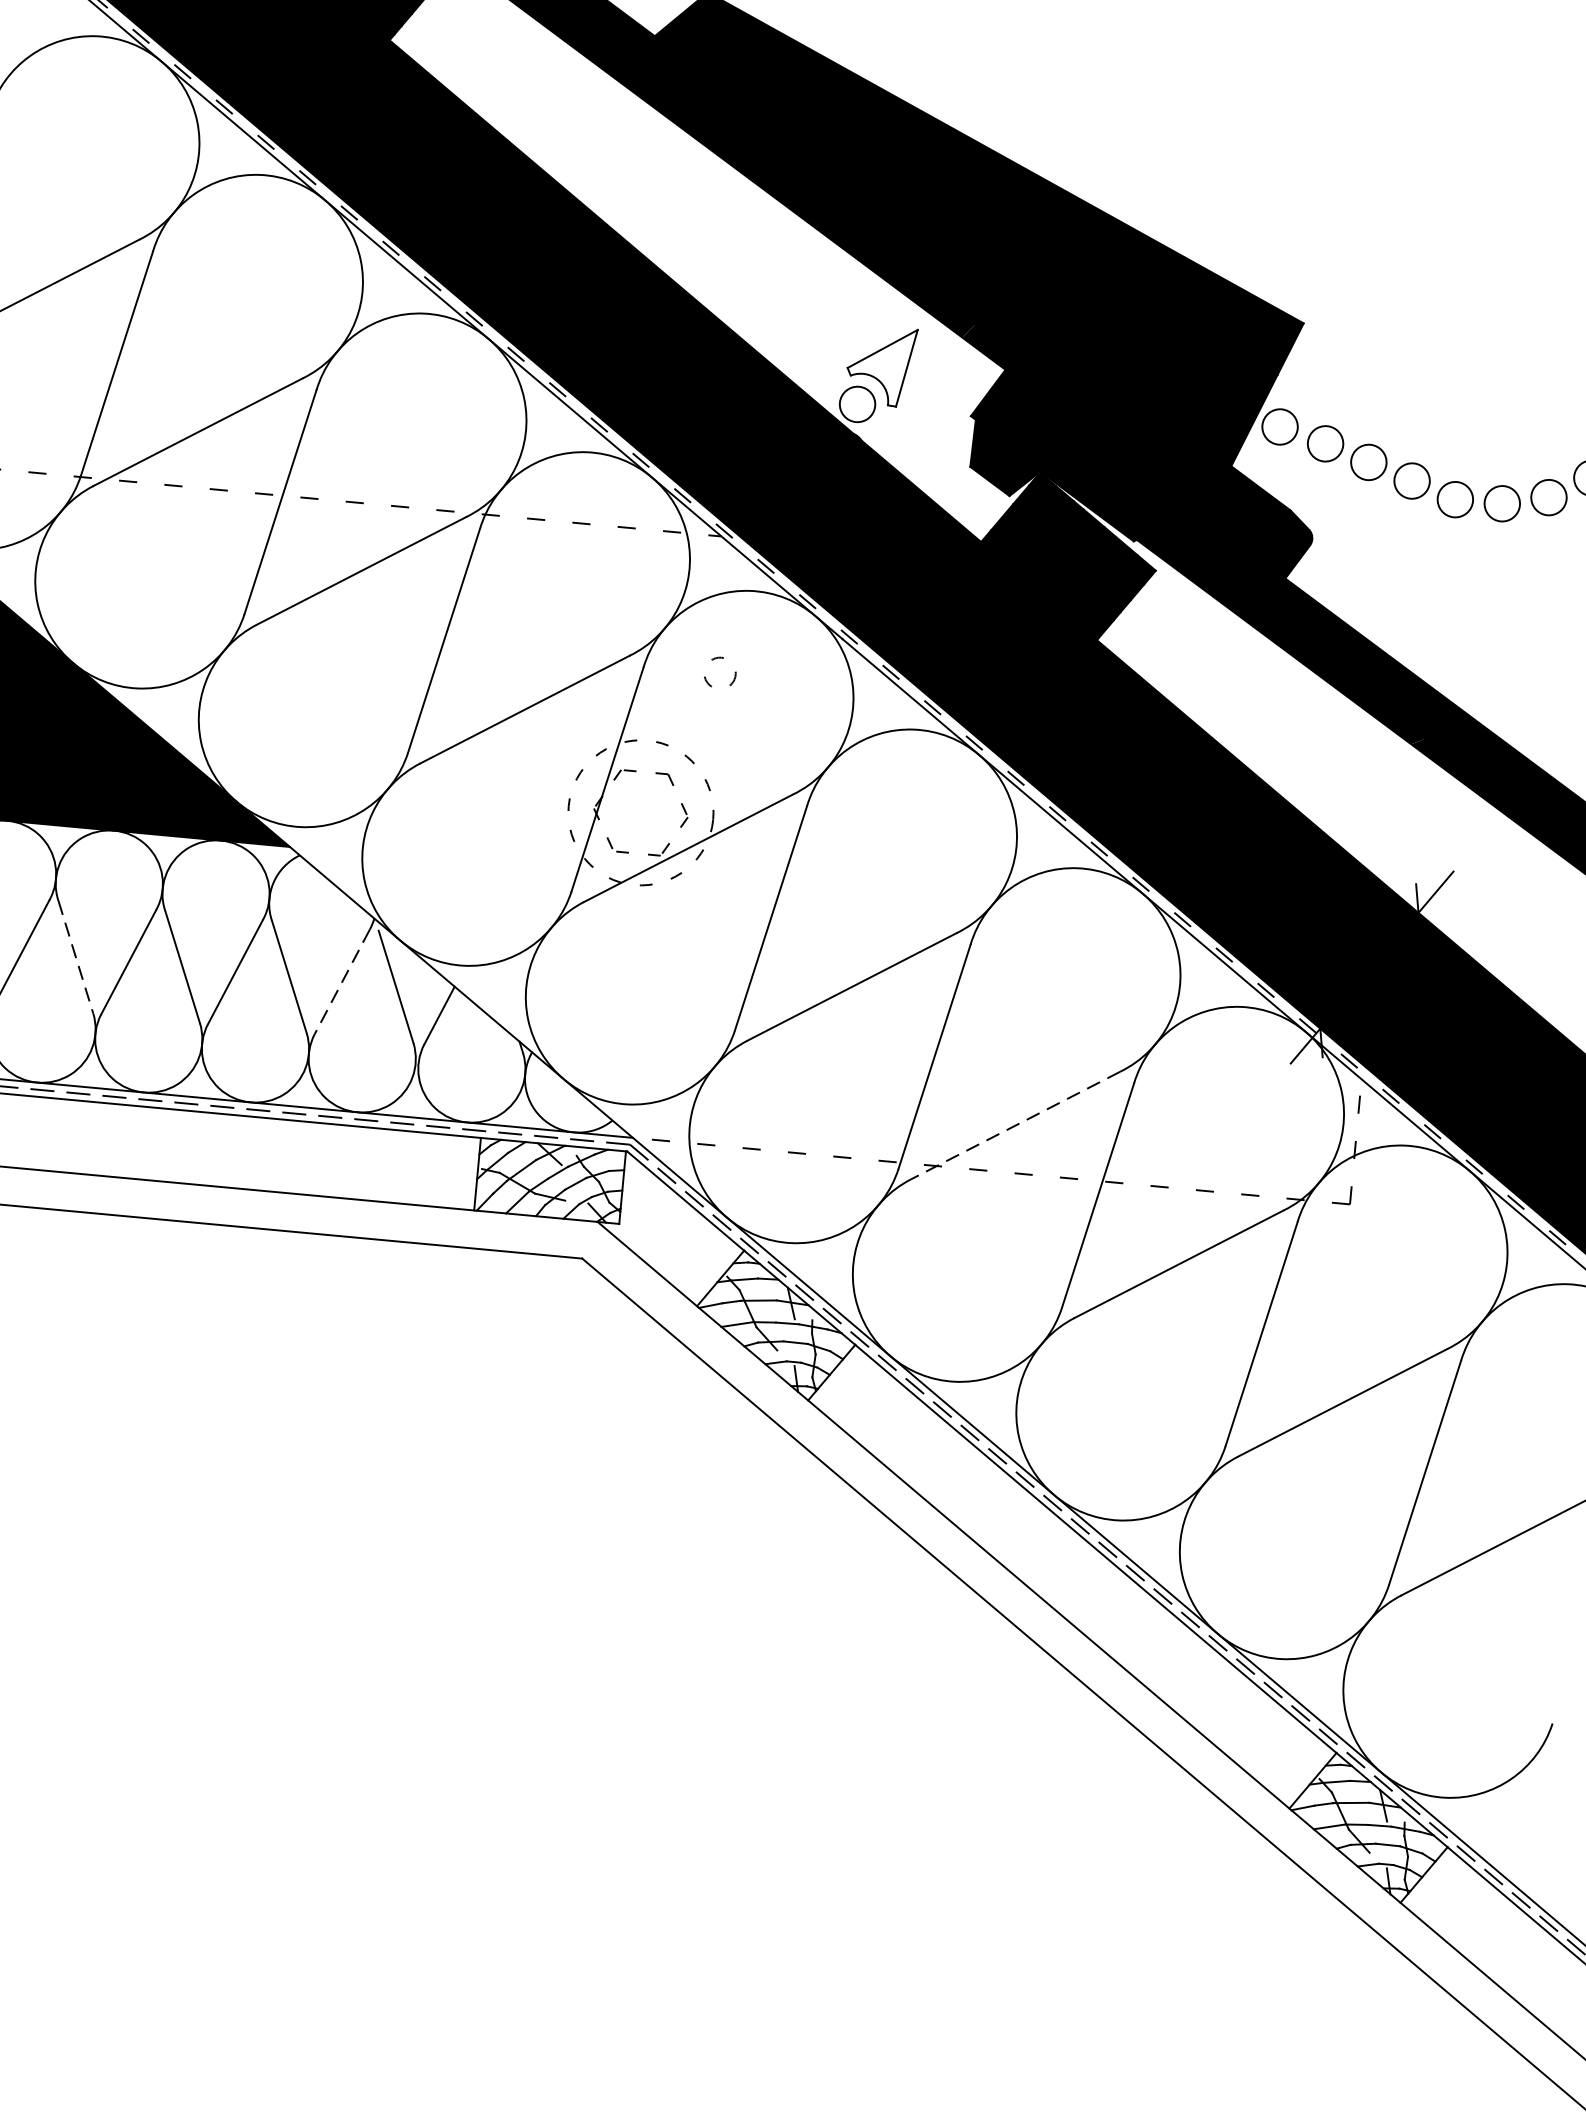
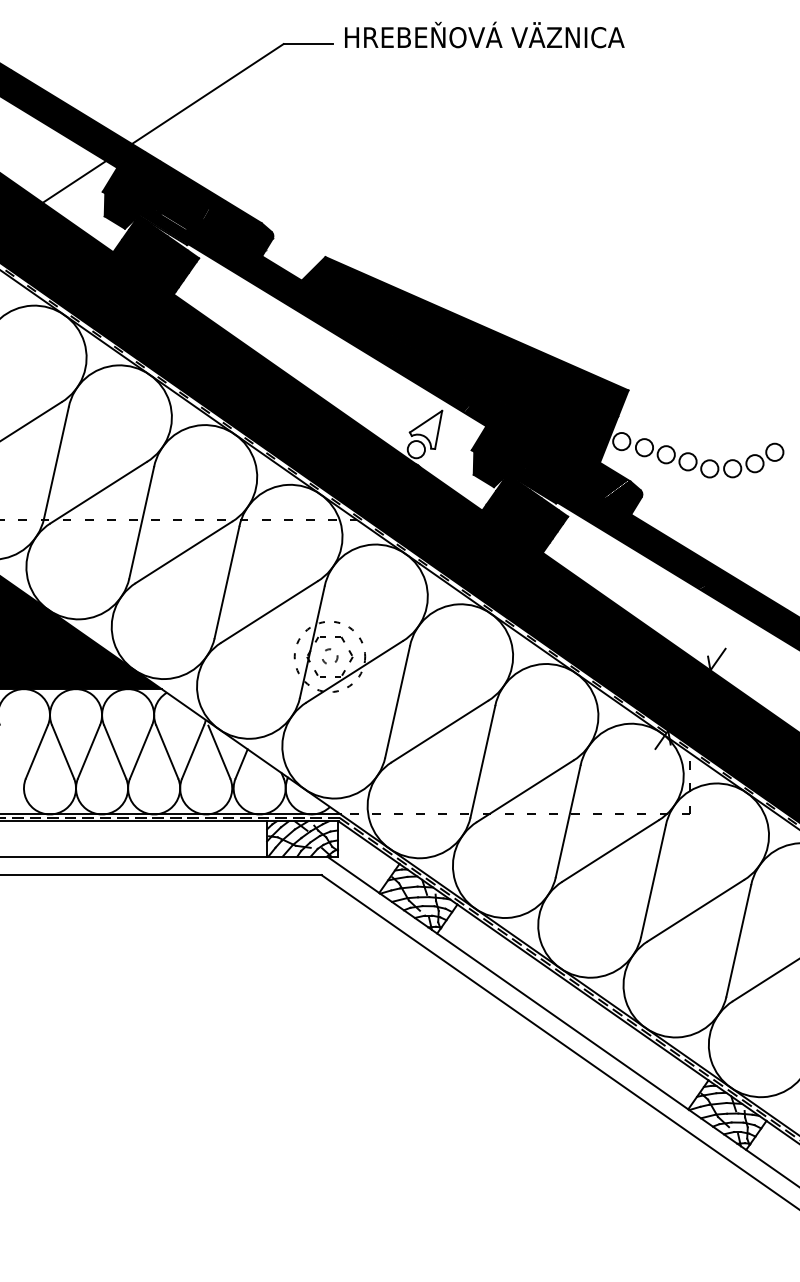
circle: (721, 672) -> (330, 656), moved
line: (76, 958) -> (63, 752), dashed -> solid
line: (343, 982) -> (193, 752), dashed -> solid
line: (1014, 1125) -> (524, 791), dashed -> solid

